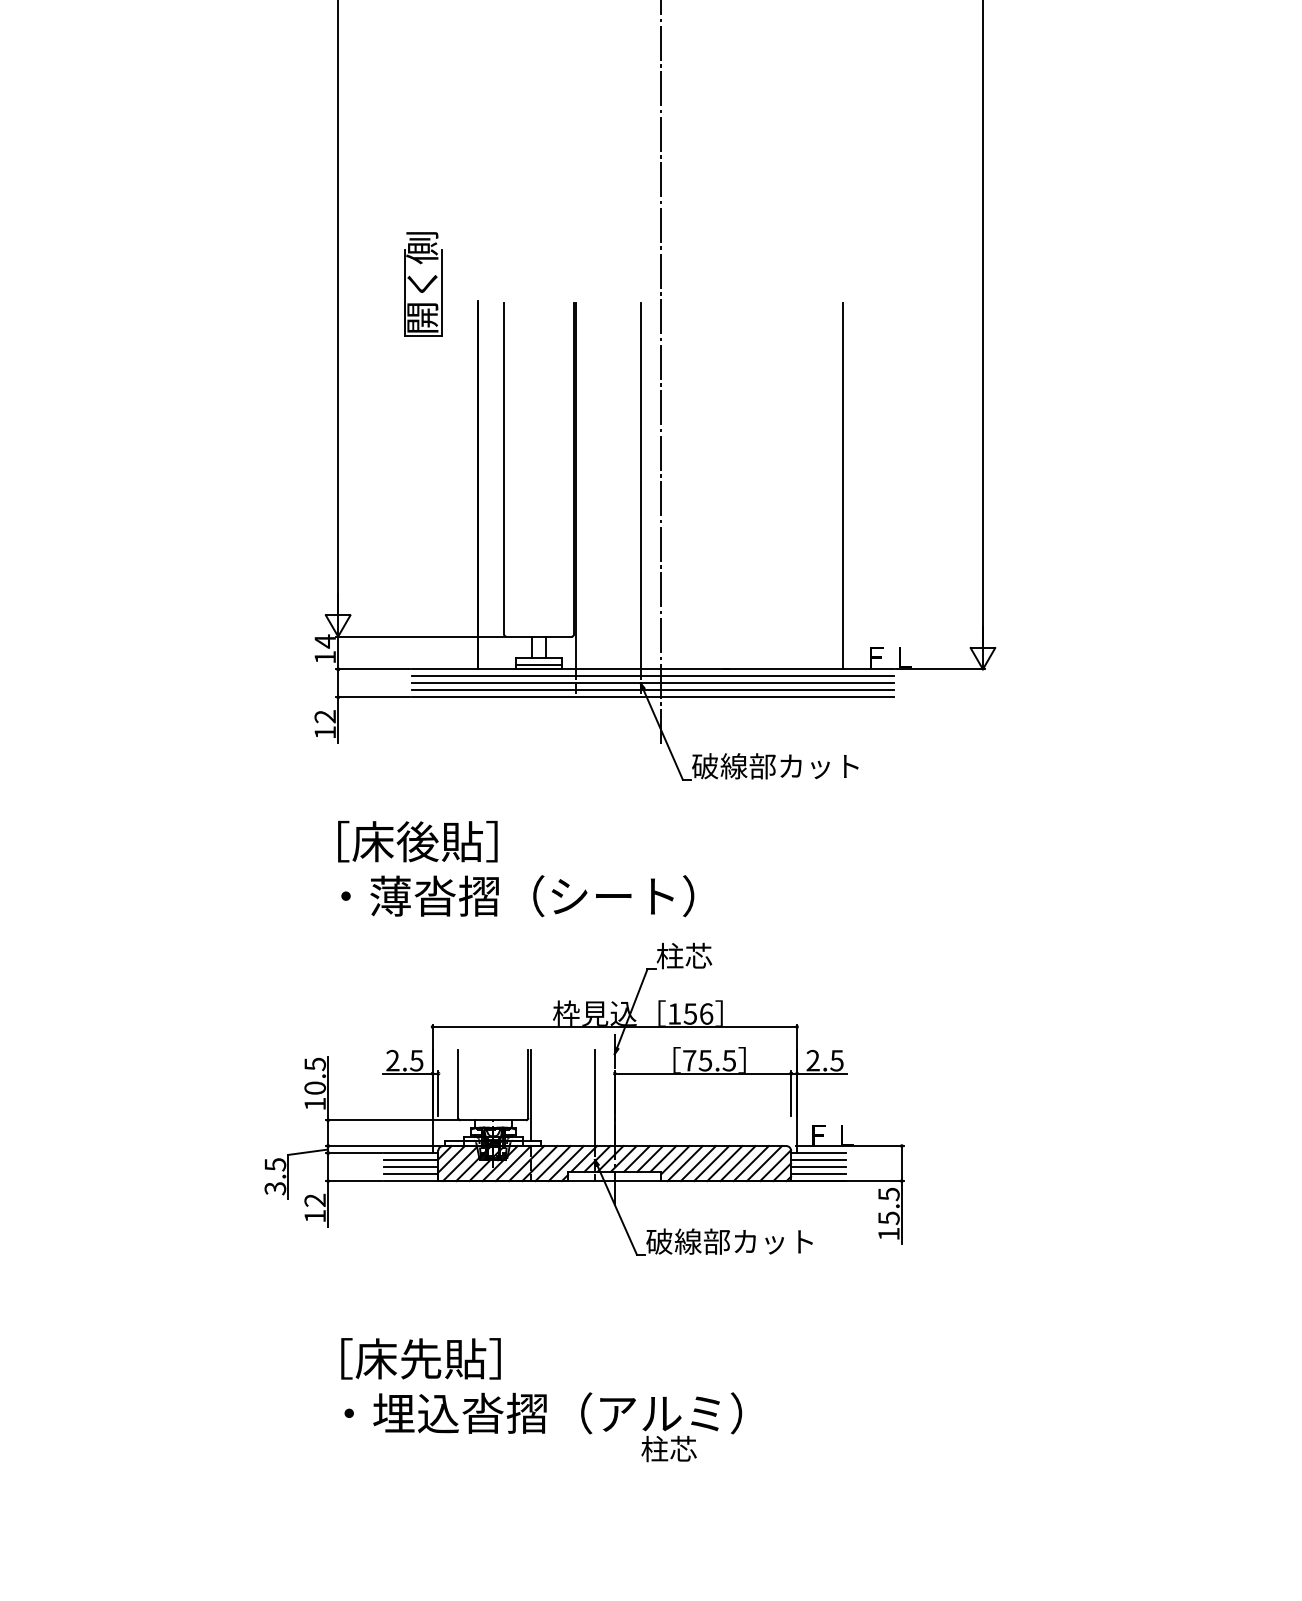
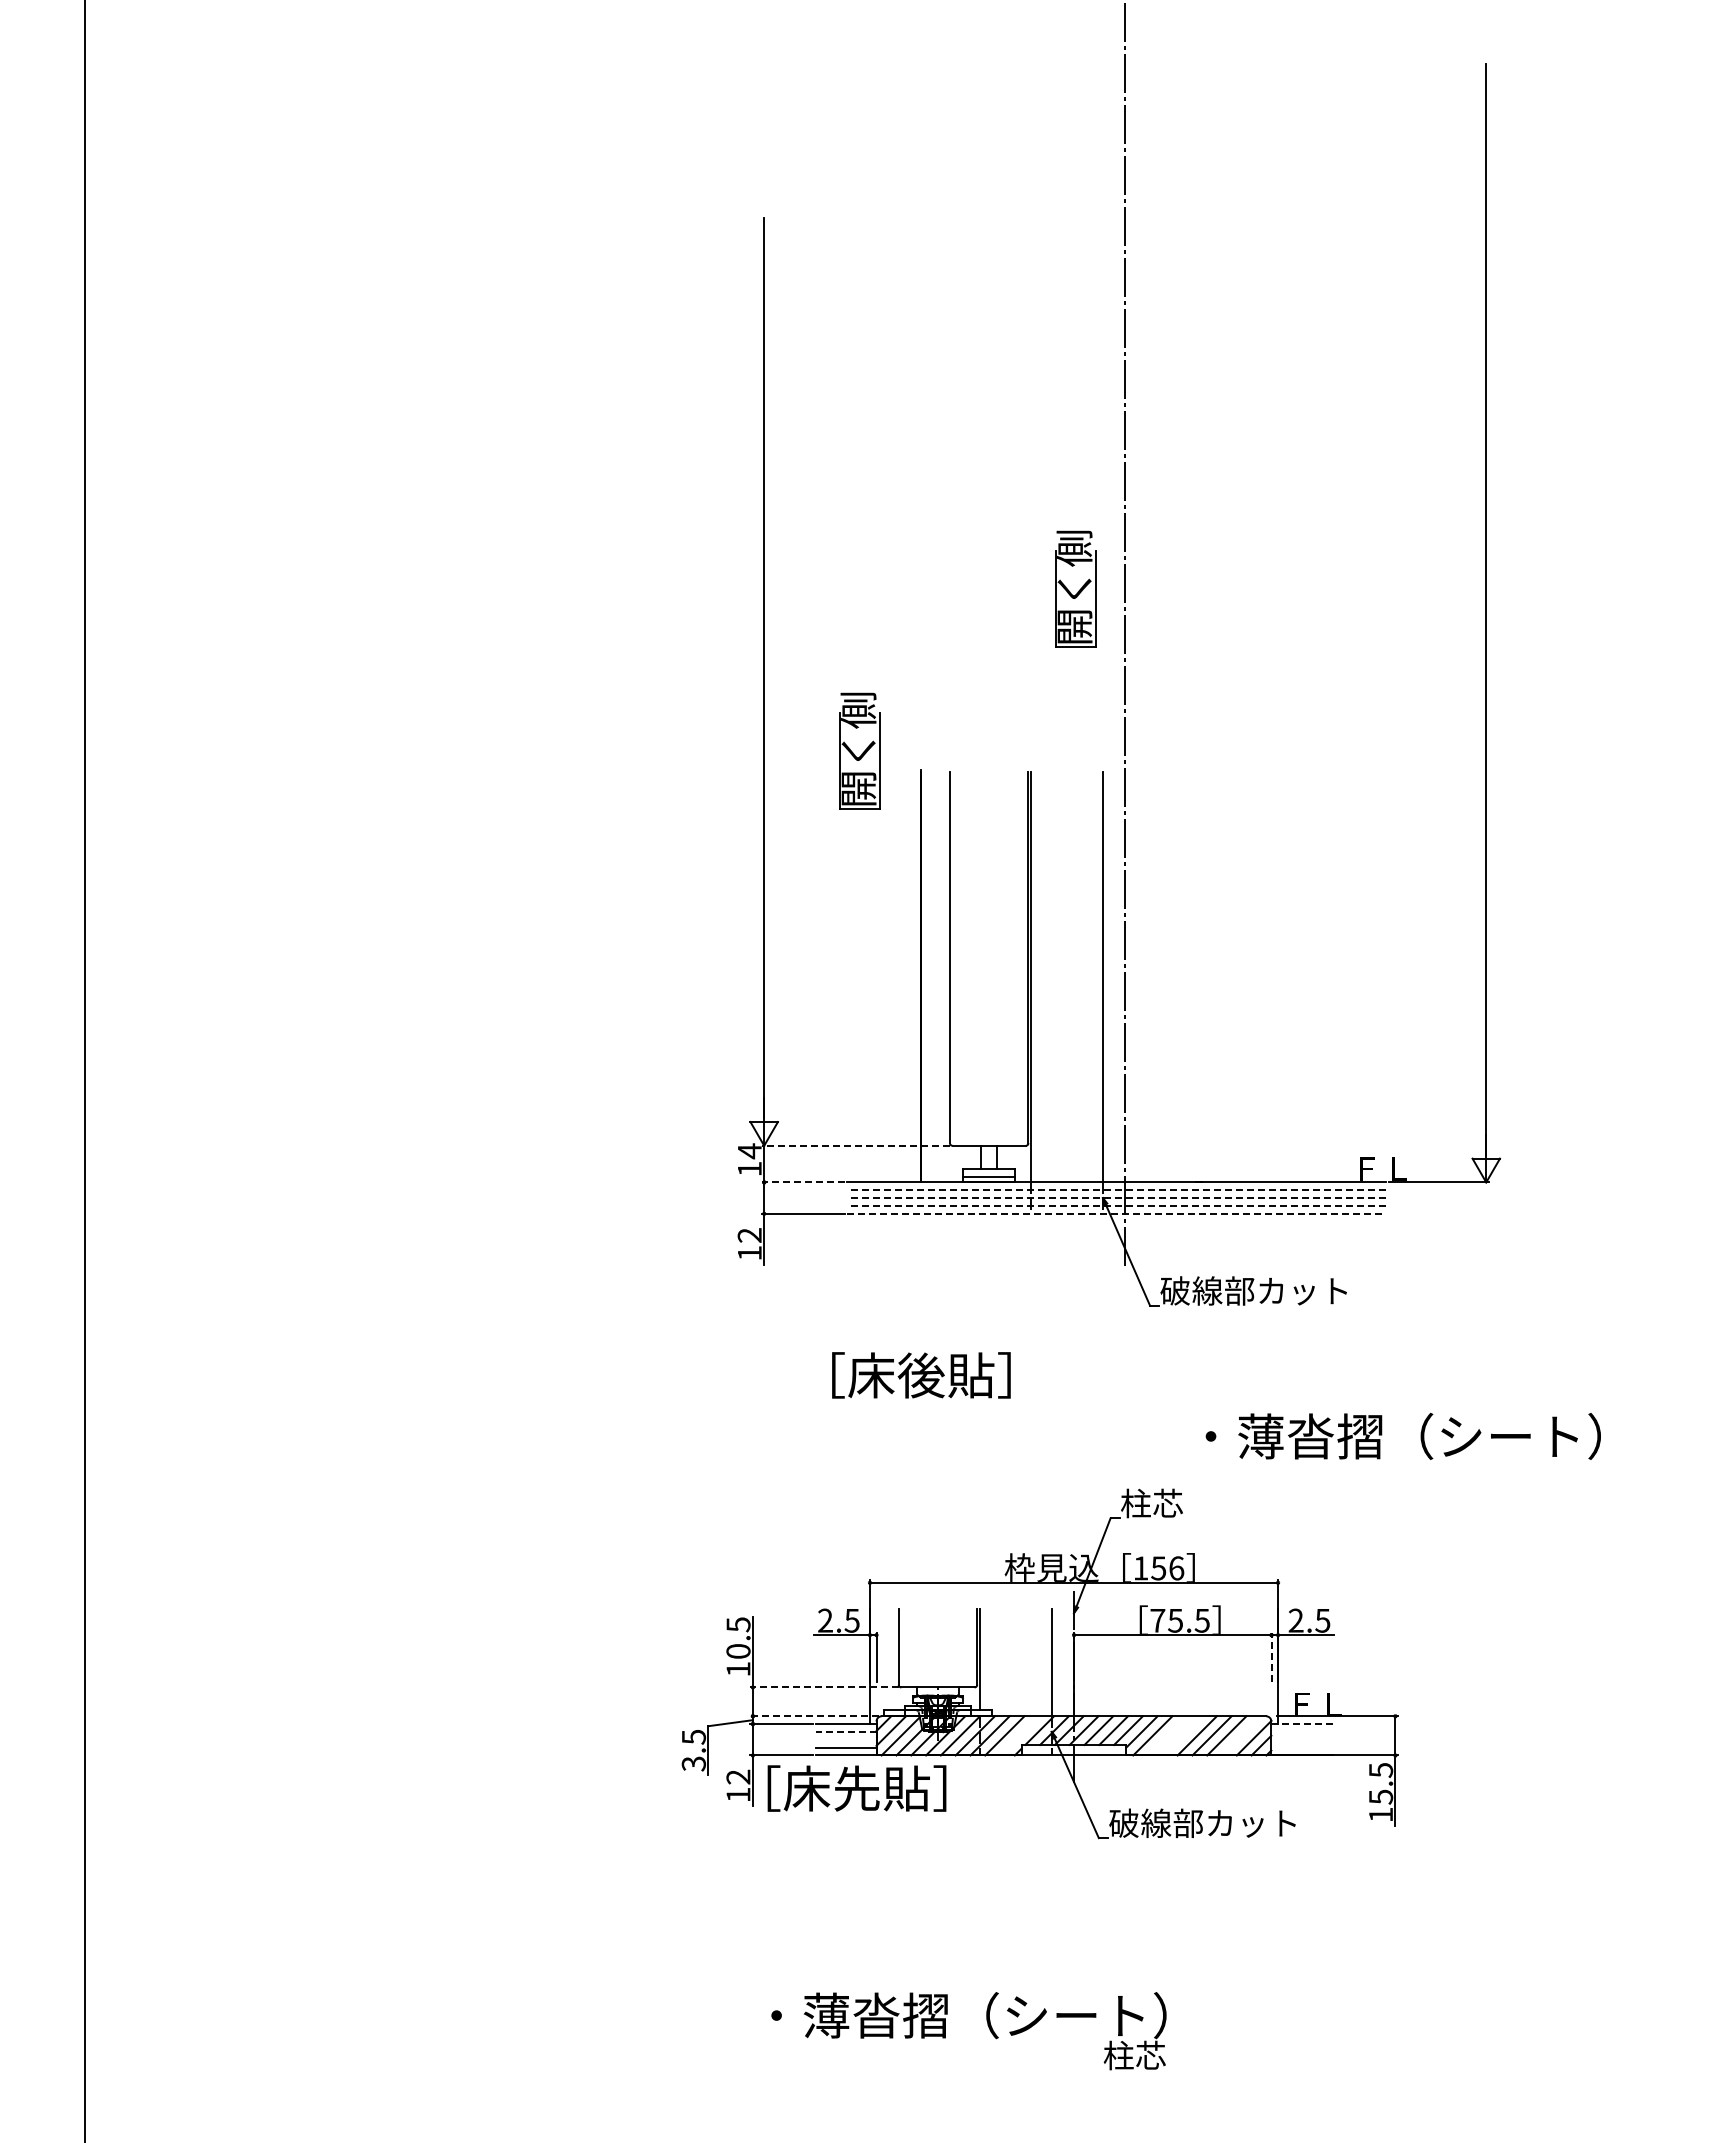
part: (616, 138) -> (1075, 588), added
line: (842, 485) -> (1329, 976), removed
line: (419, 636) -> (855, 1145), solid -> dashed
line: (373, 669) -> (803, 1182), solid -> dashed
line: (652, 676) -> (1116, 1190), solid -> dashed
line: (652, 683) -> (1116, 1198), solid -> dashed
line: (652, 689) -> (1116, 1205), solid -> dashed
line: (653, 697) -> (1117, 1213), solid -> dashed
text: (417, 841) -> (921, 1375), moved
text: (517, 895) -> (1402, 1435), moved
line: (791, 1093) -> (1271, 1657), solid -> dashed
line: (392, 1120) -> (824, 1687), solid -> dashed
line: (383, 1146) -> (814, 1716), solid -> dashed
line: (818, 1153) -> (1302, 1724), solid -> dashed
line: (410, 1159) -> (845, 1731), solid -> dashed
line: (817, 1159) -> (1301, 1731), removed
line: (566, 1163) -> (1019, 1735), removed
line: (698, 1163) -> (1167, 1735), removed
line: (711, 1163) -> (1182, 1735), removed
line: (764, 1163) -> (1241, 1735), removed
line: (410, 1166) -> (845, 1739), removed
line: (817, 1166) -> (1301, 1739), removed
line: (817, 1173) -> (1301, 1747), removed
text: (420, 1358) -> (856, 1788), moved
text: (557, 1413) -> (1009, 2015), ・埋込沓摺（アルミ） -> ・薄沓摺（シート）

